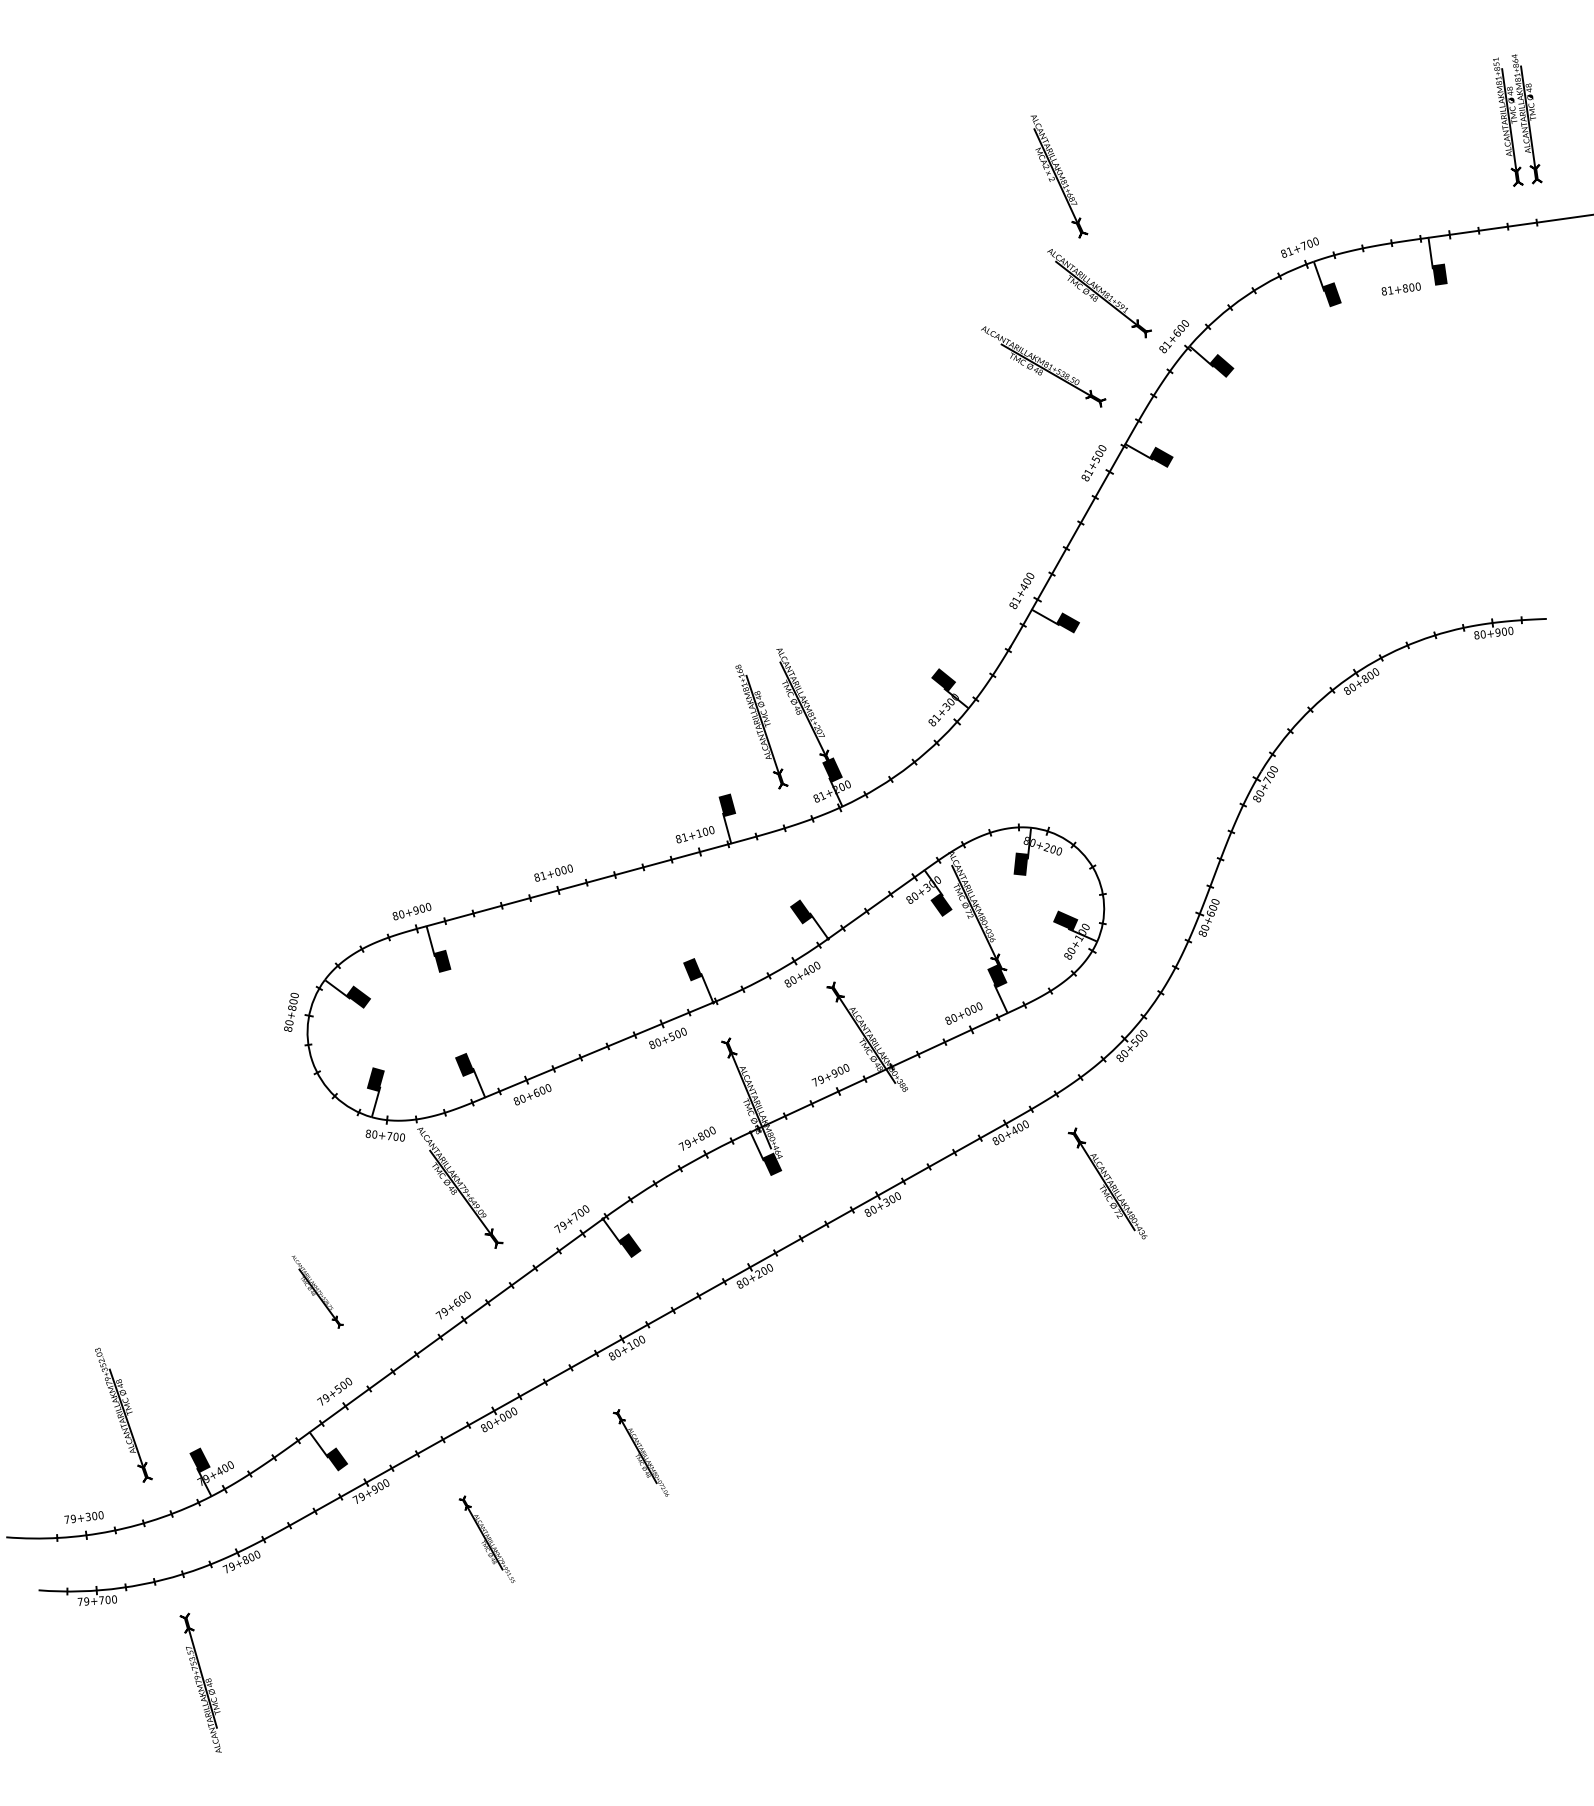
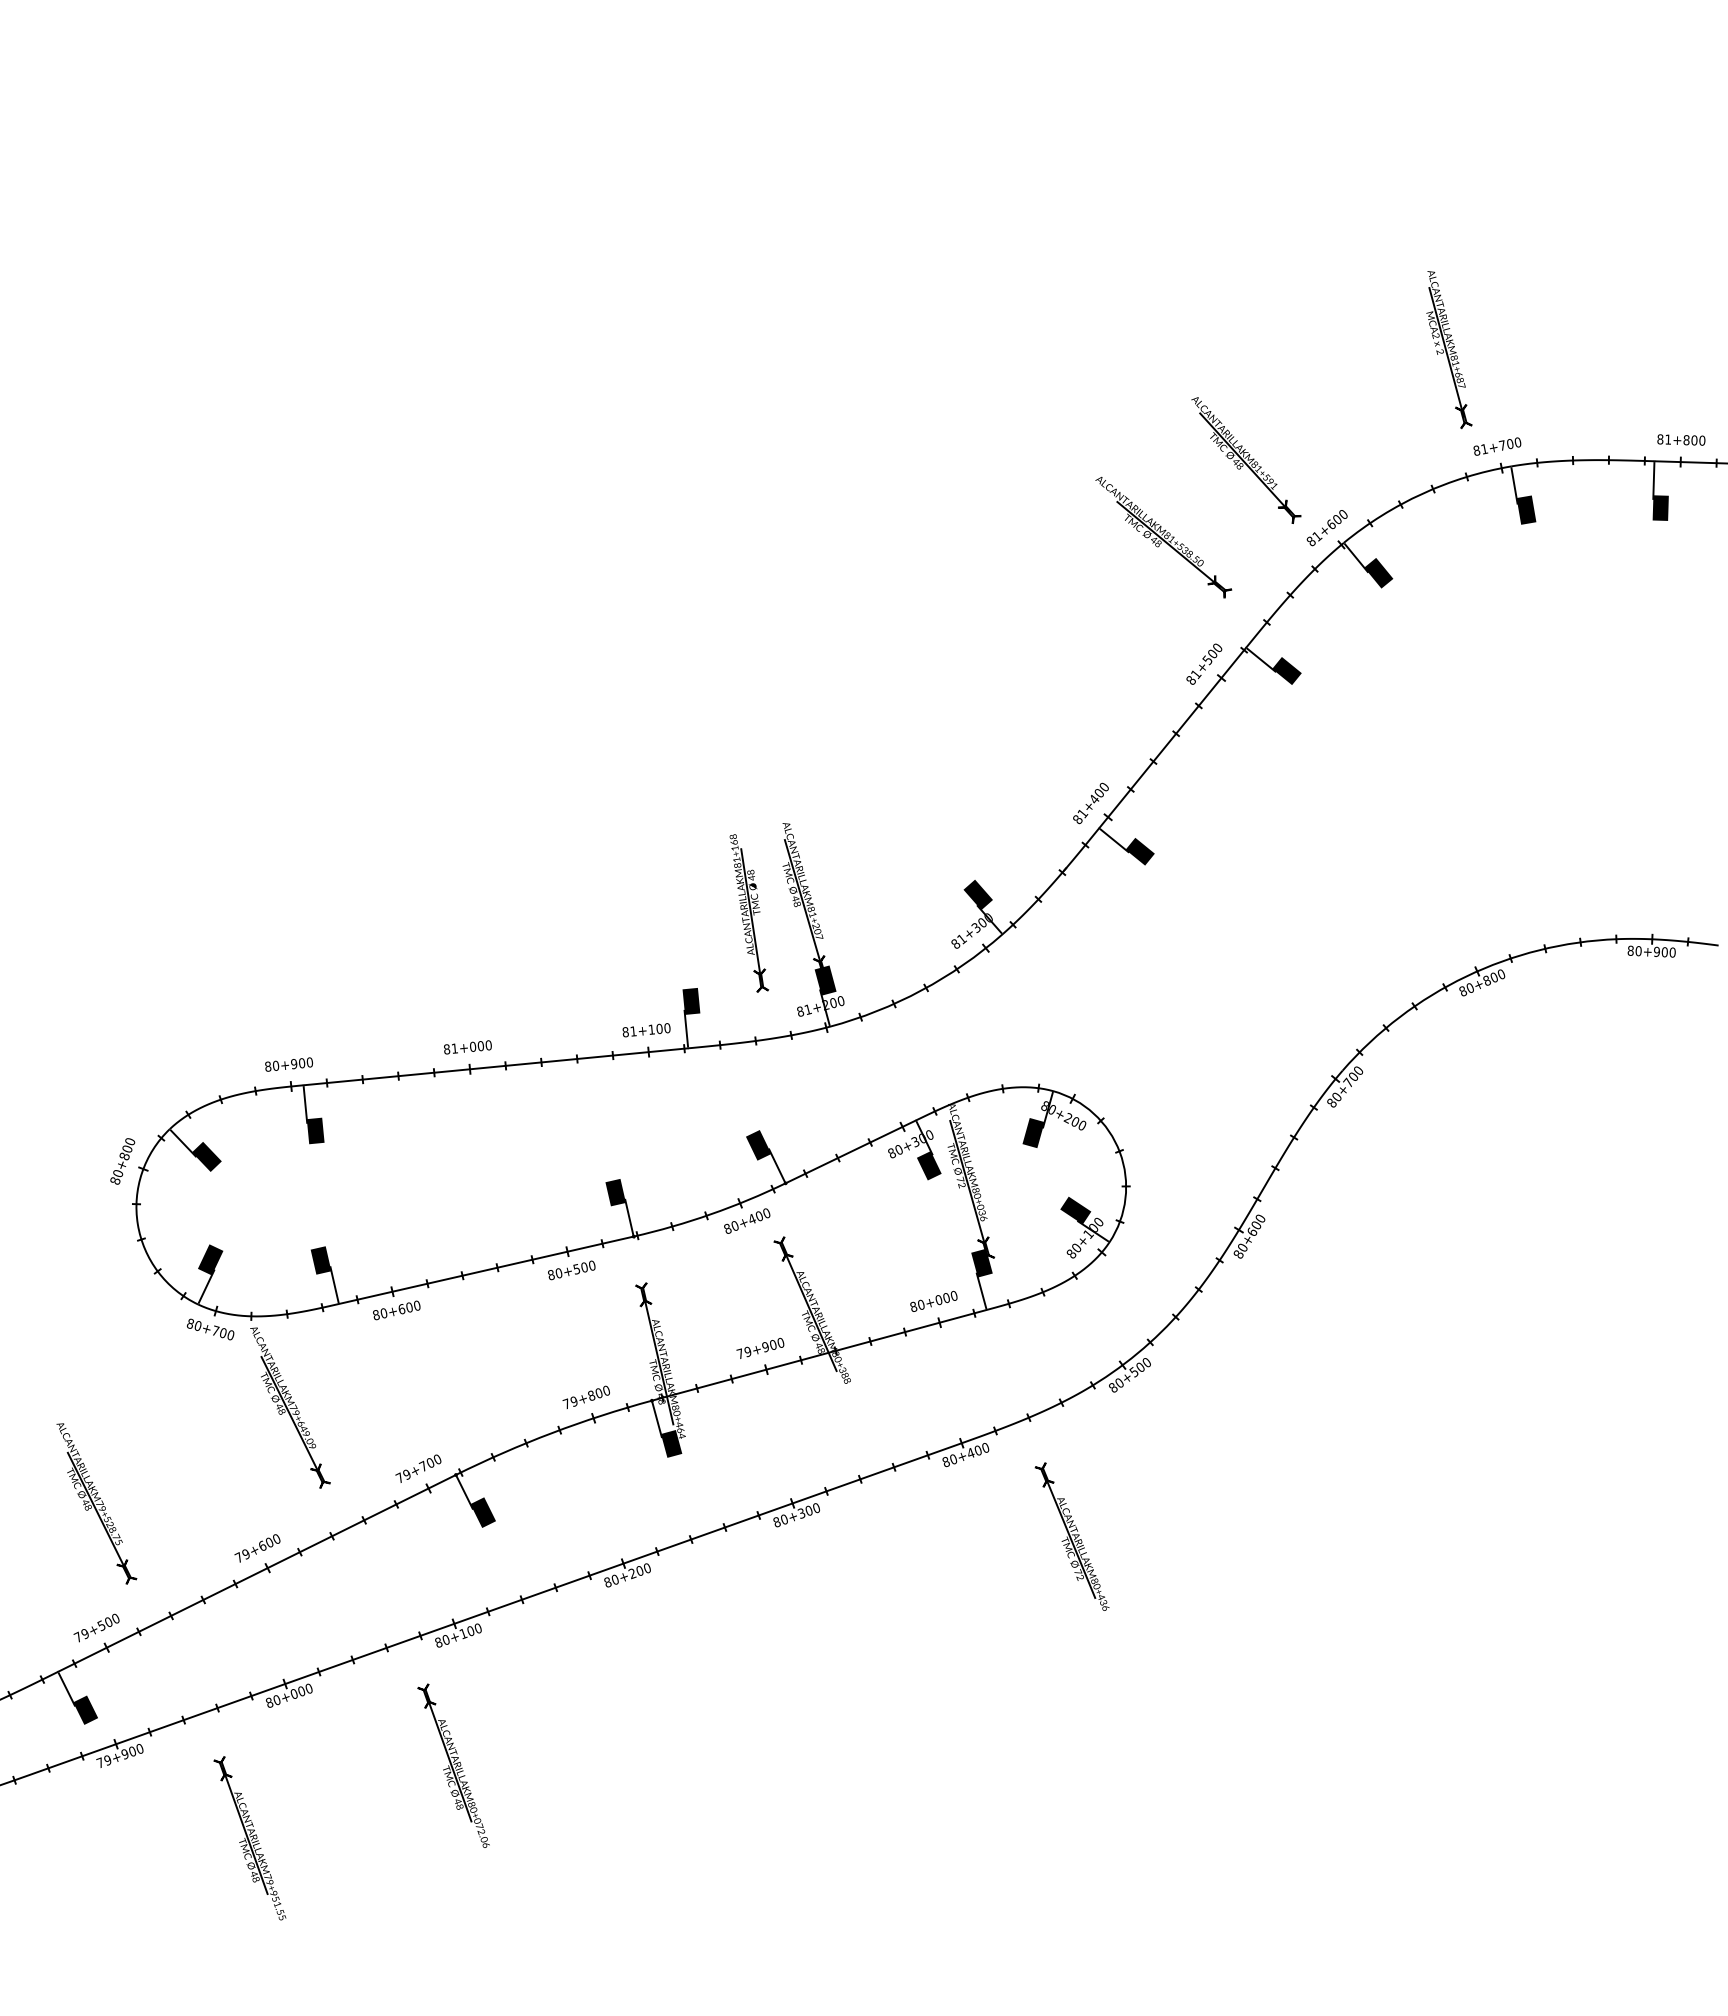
part: (1059, 176) -> (1449, 350), moved
text: (1400, 288) -> (1680, 439), moved
part: (317, 1291) -> (96, 1503), size x1.67
part: (641, 1452) -> (454, 1764), size x1.43
part: (487, 1539) -> (250, 1837), size x1.43

